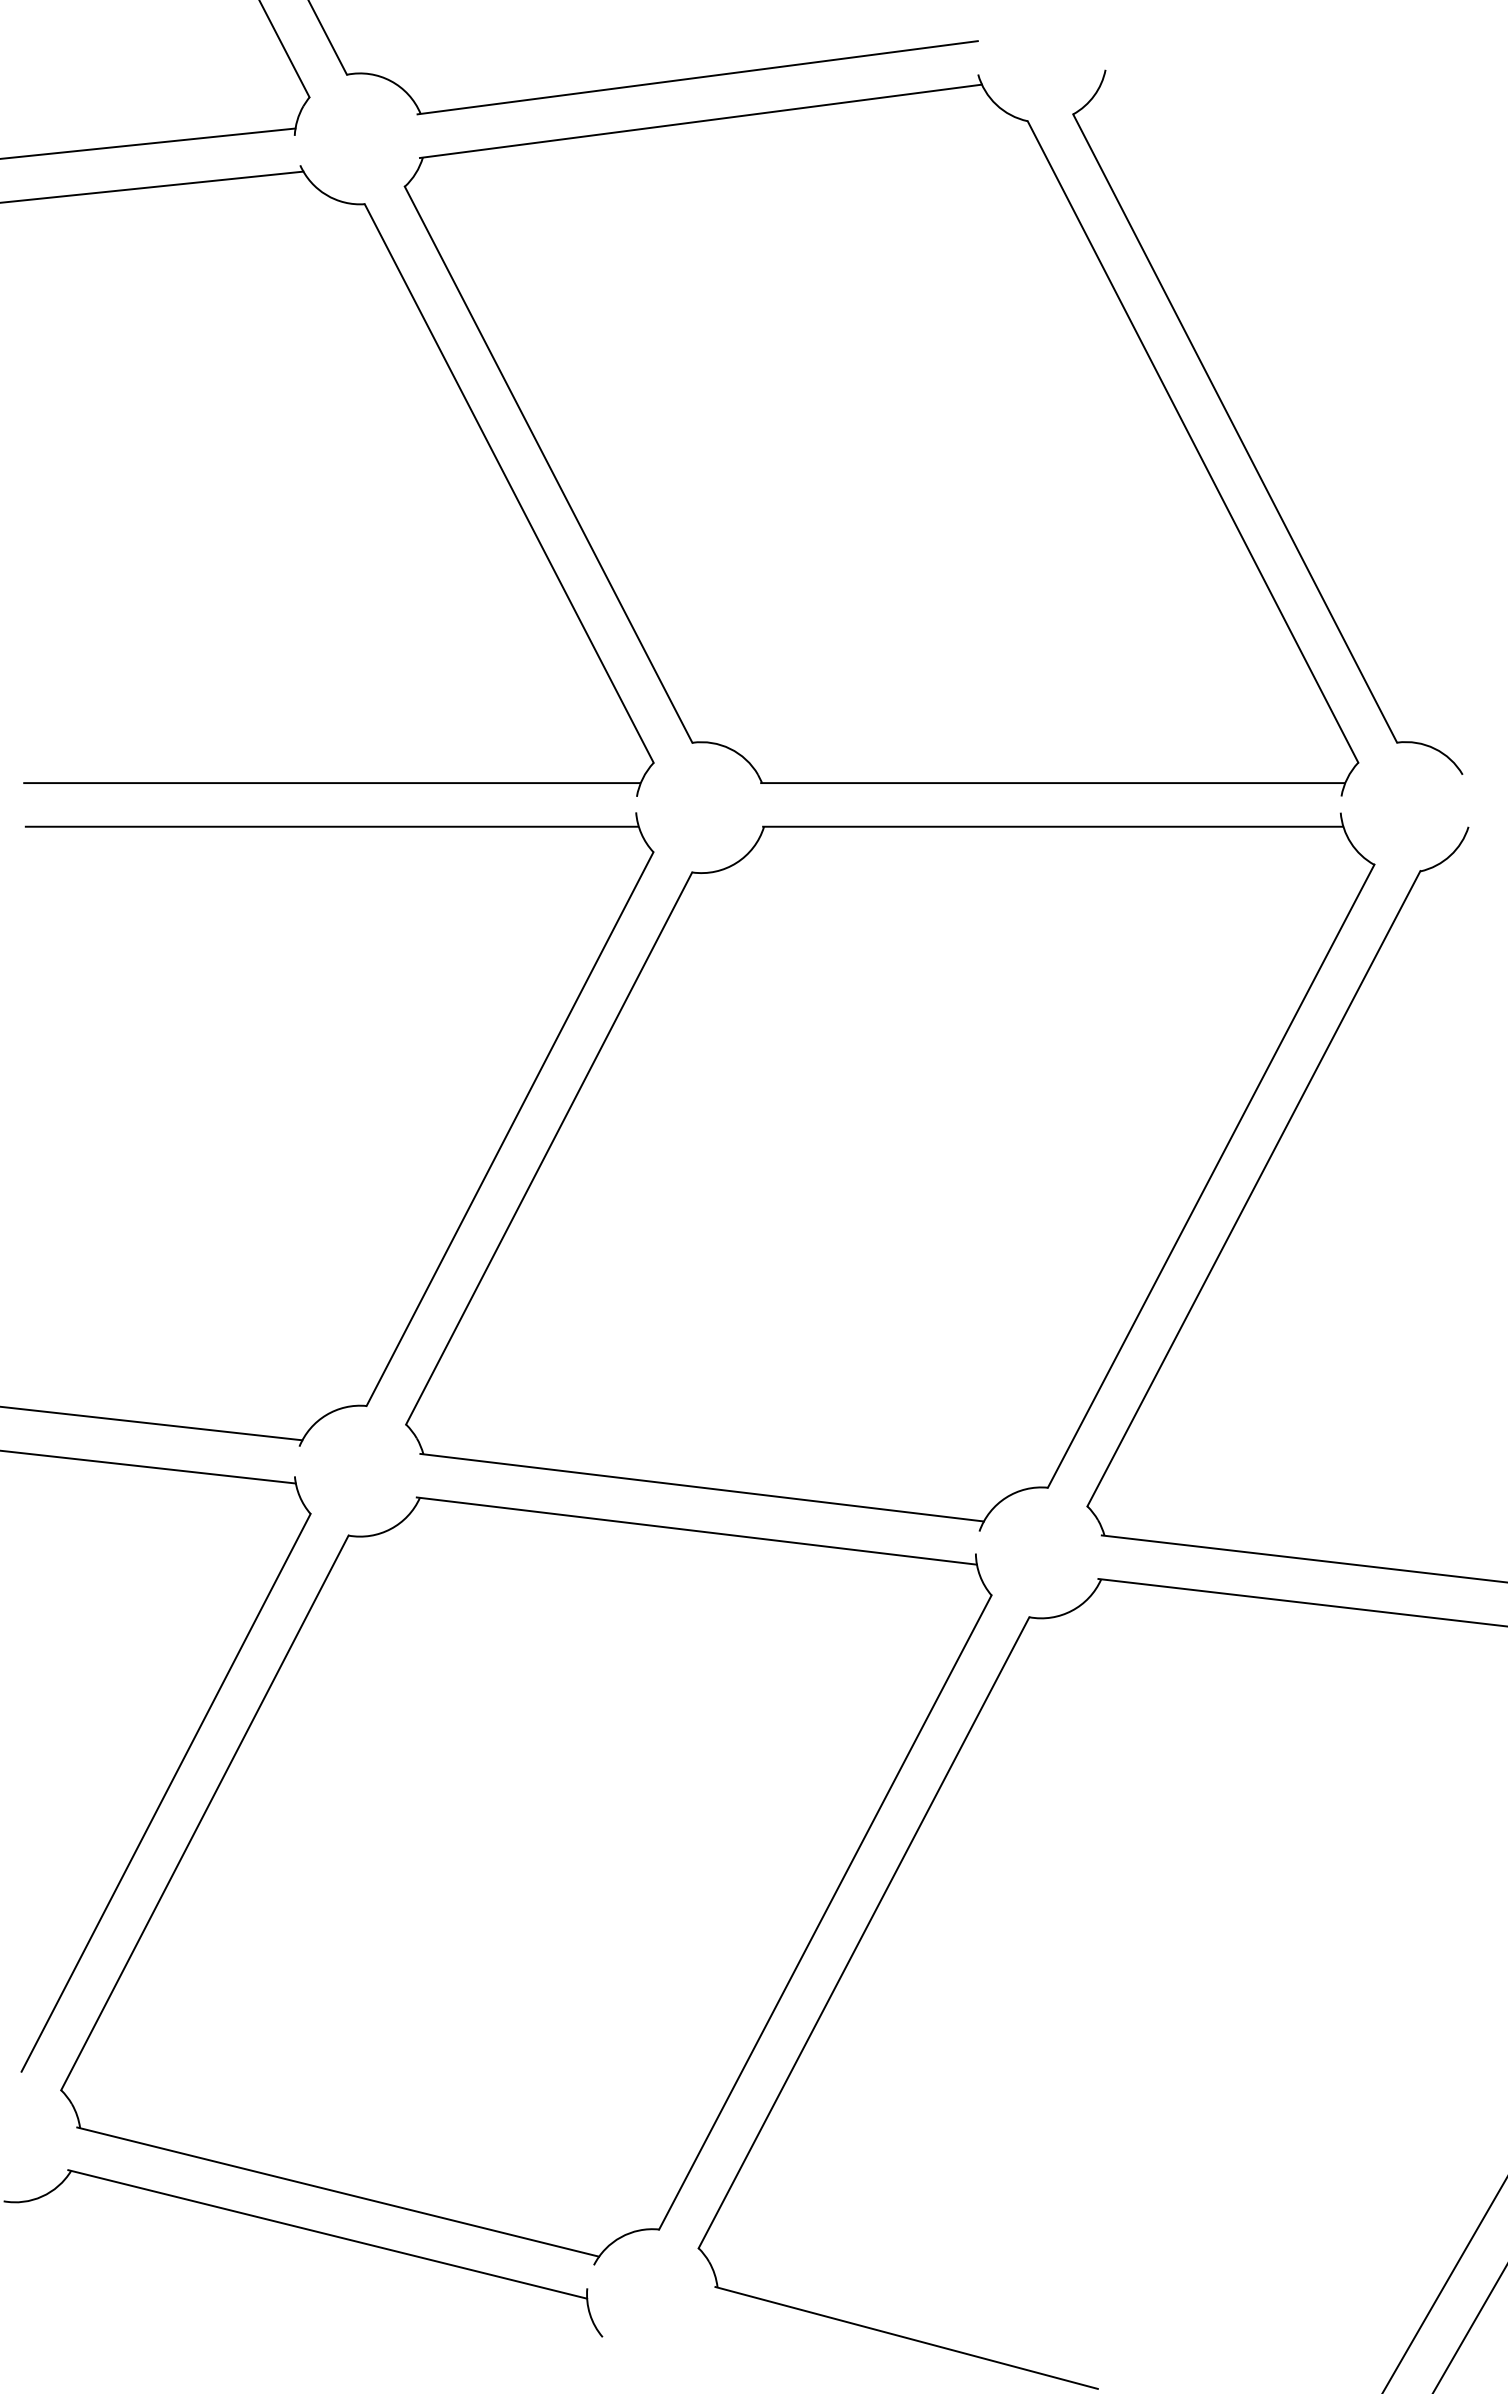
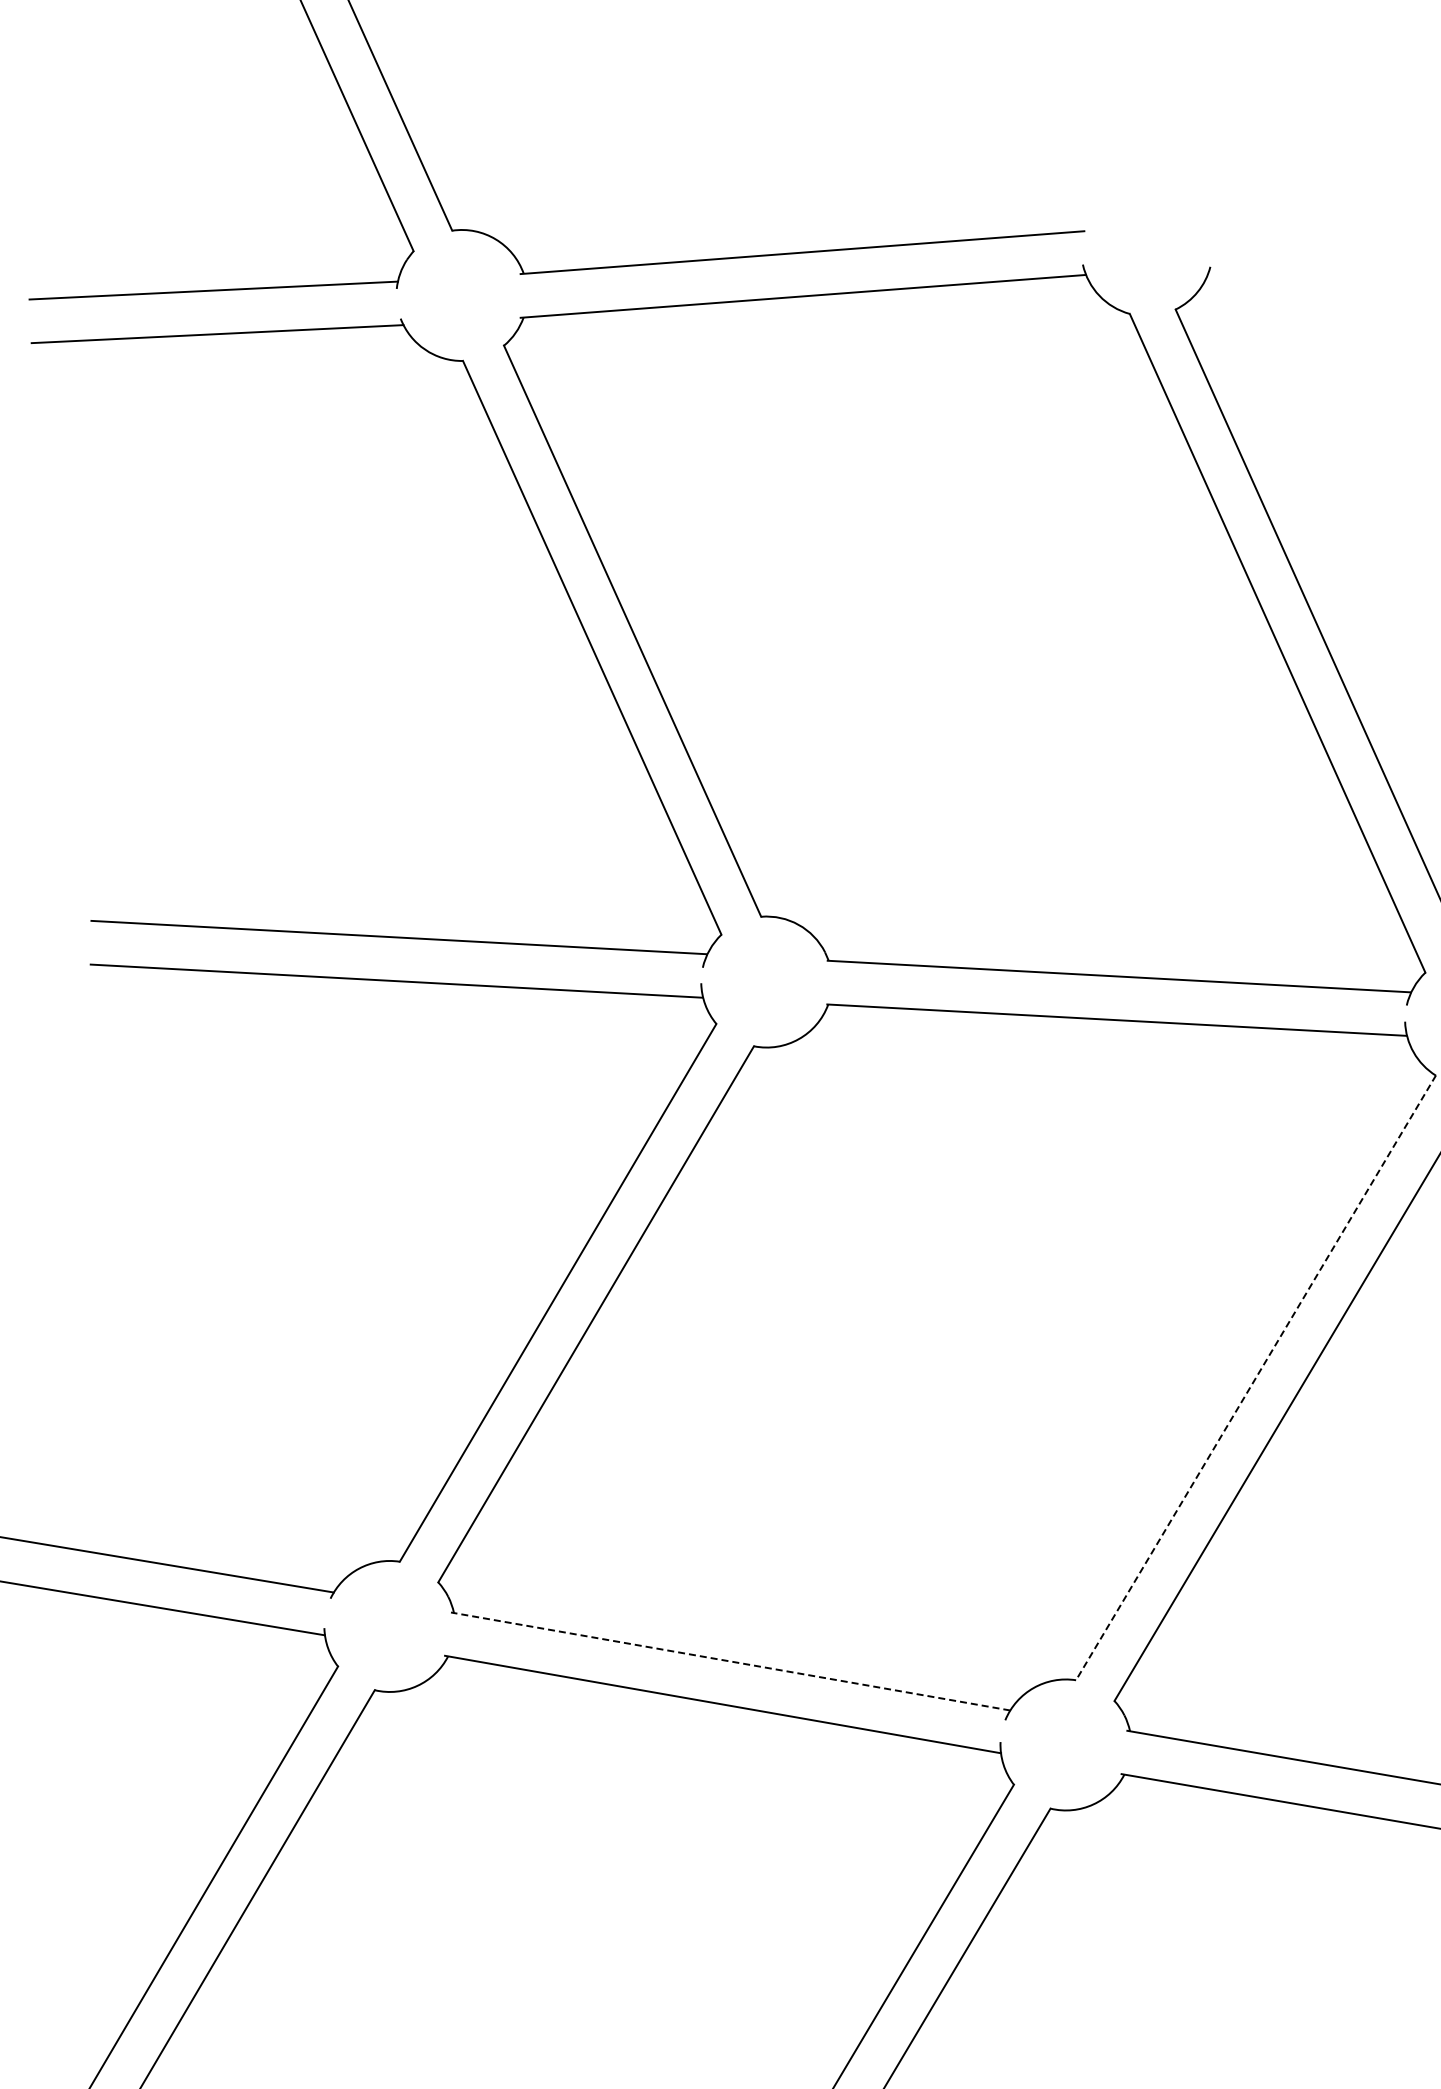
line: (1211, 1176) -> (1256, 1378), solid -> dashed
line: (702, 1487) -> (731, 1661), solid -> dashed

